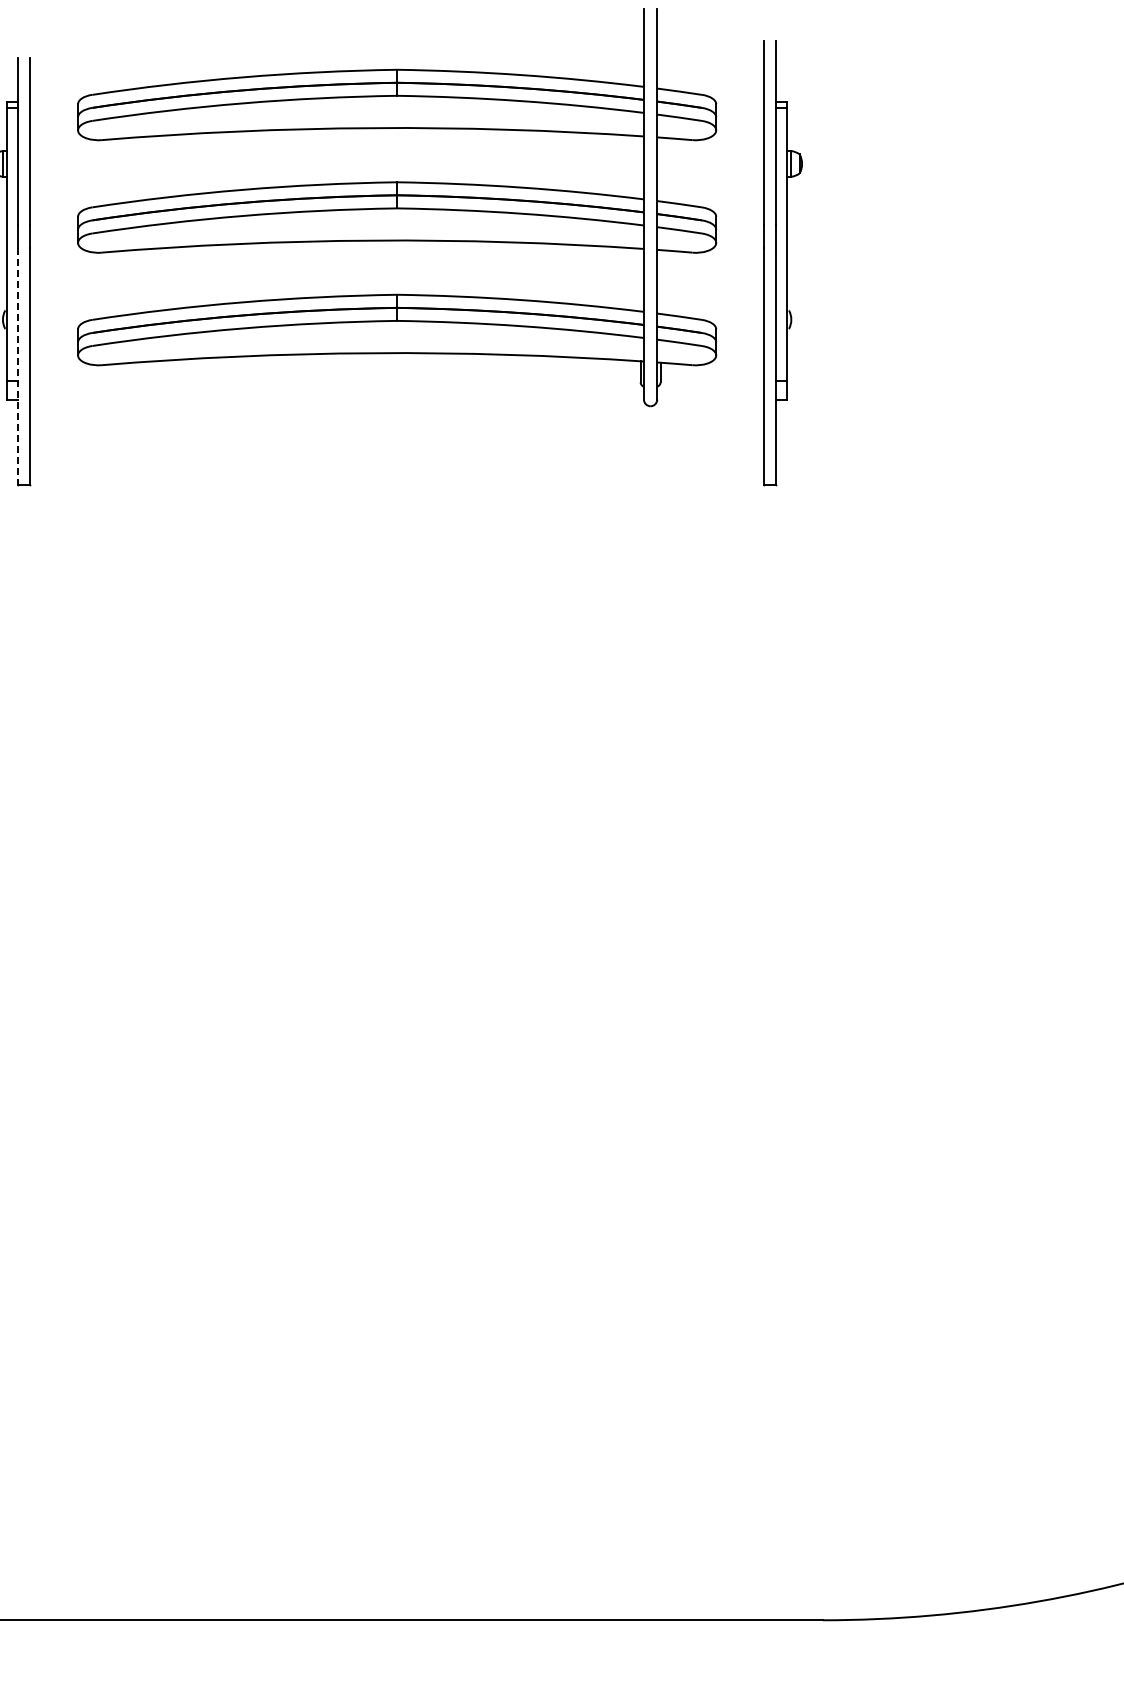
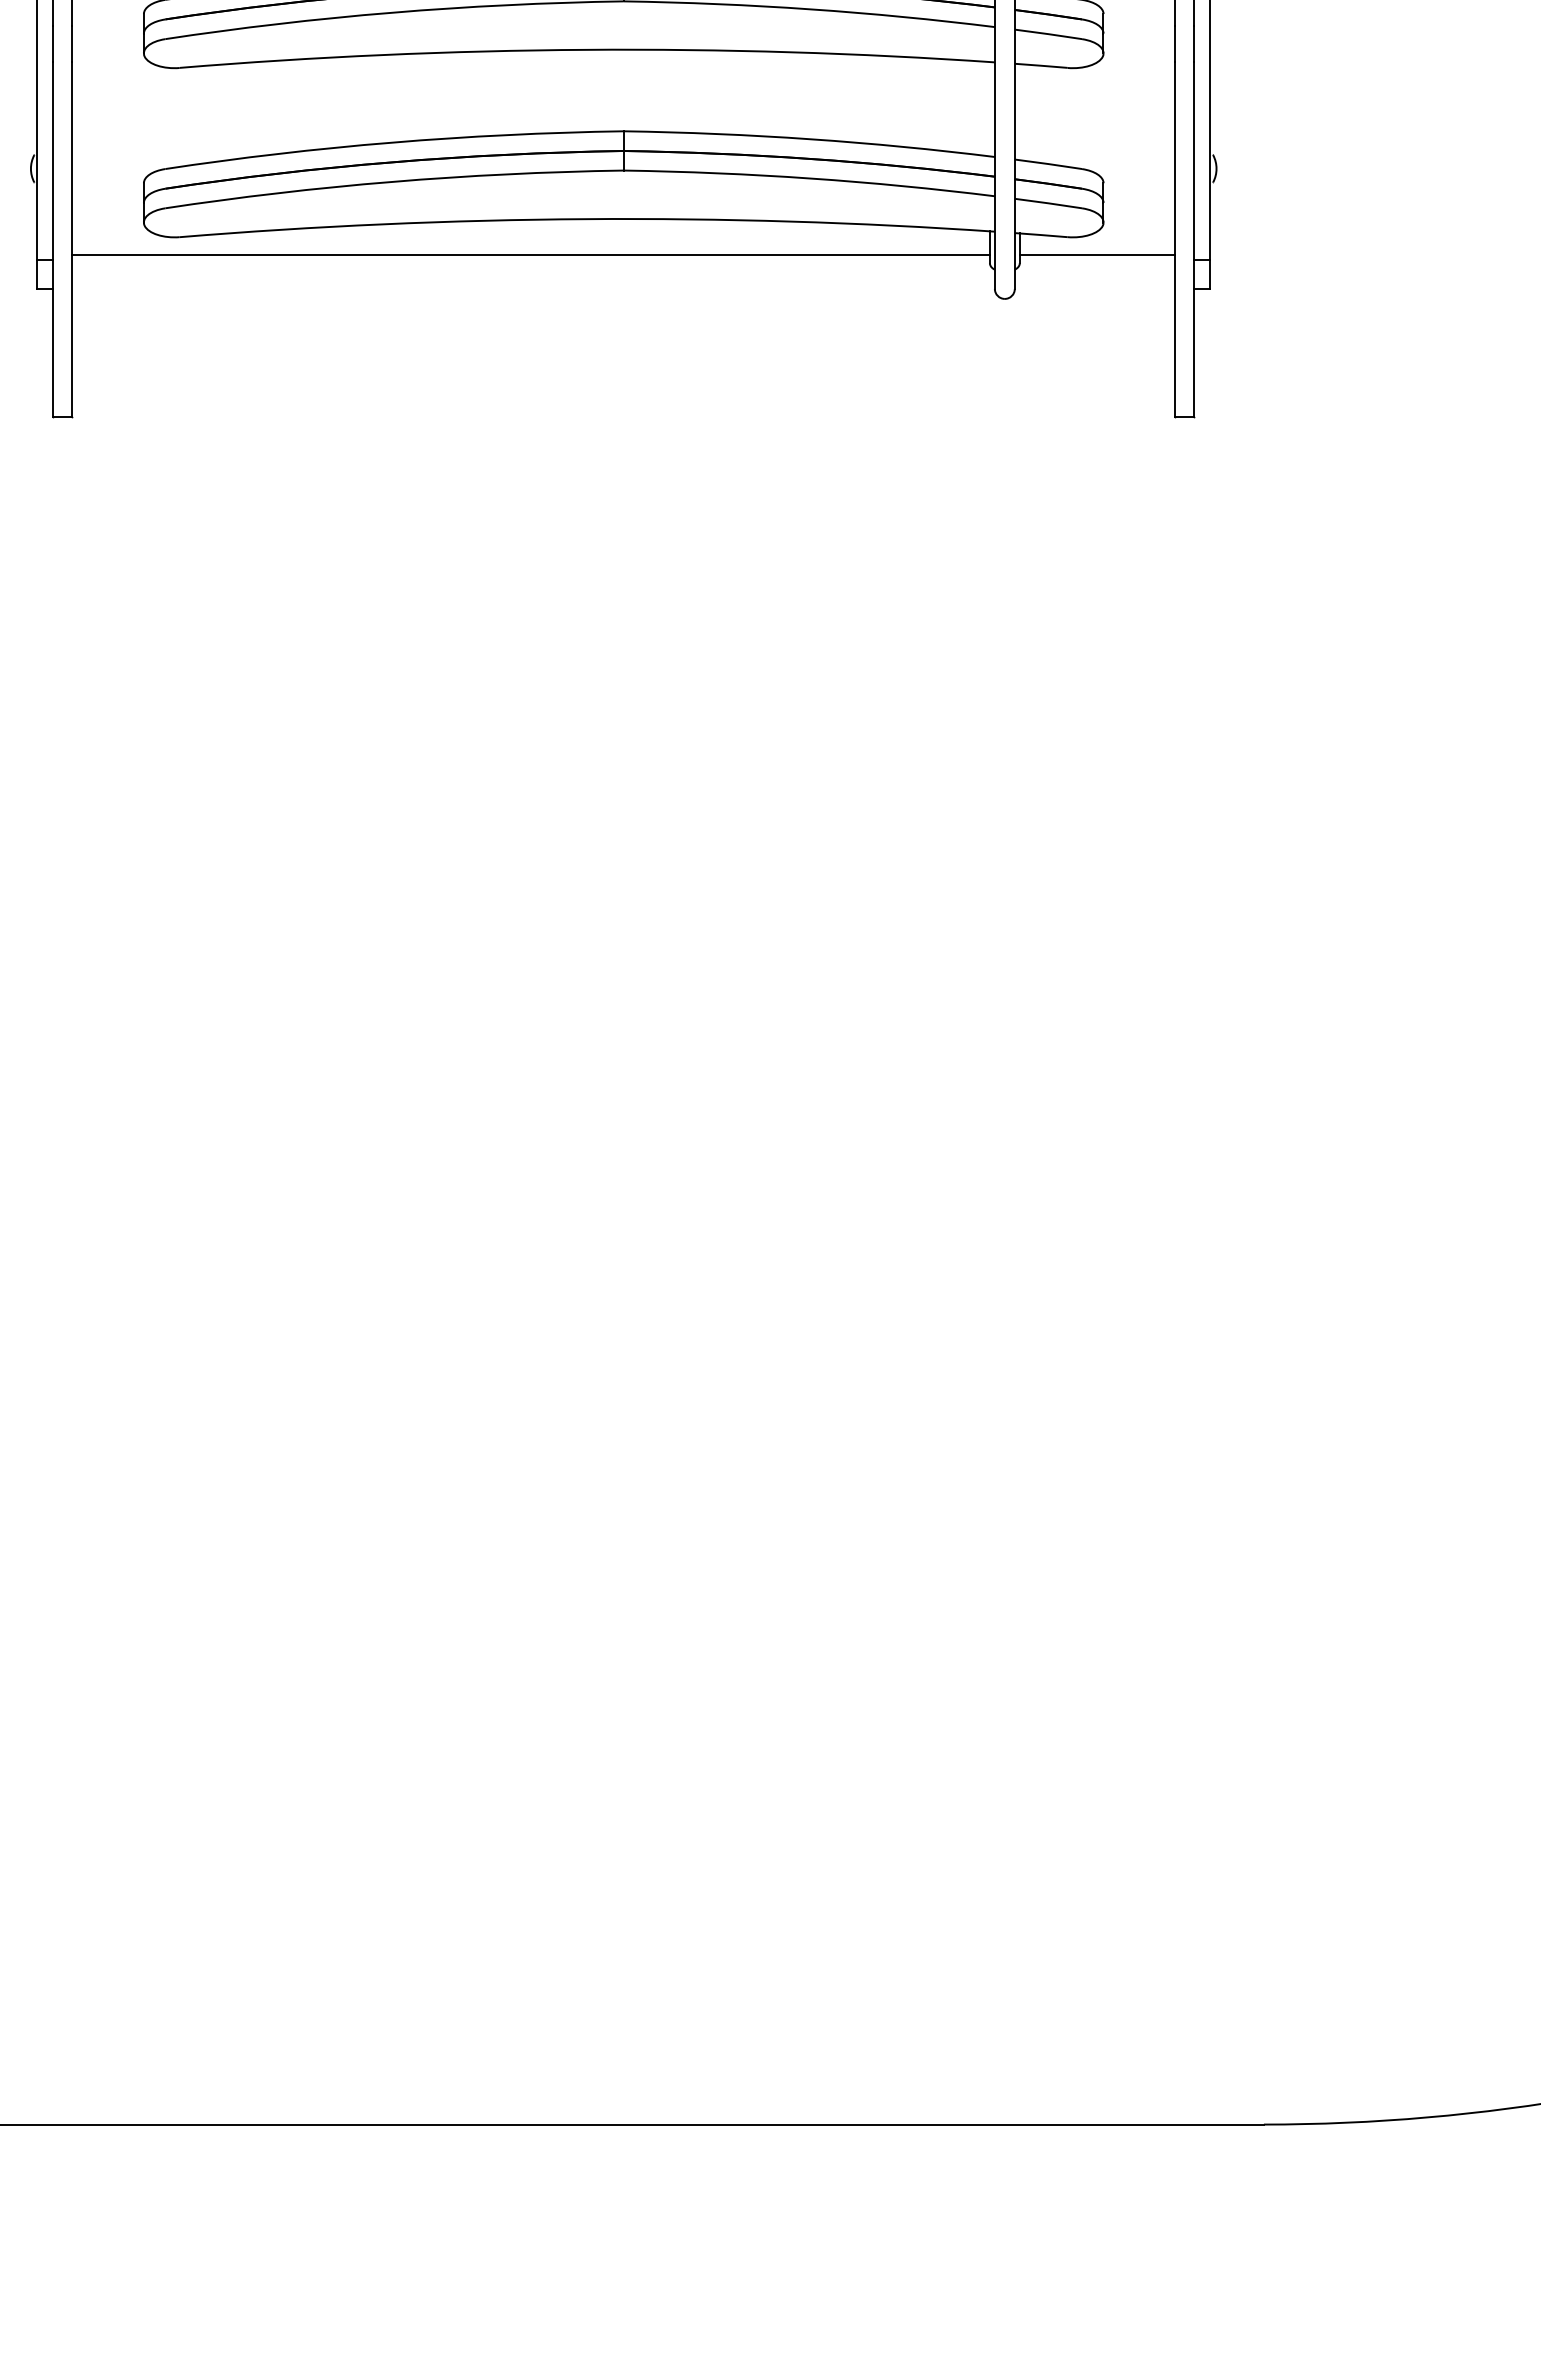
line: (17, 367) -> (52, 240), dashed -> solid
line: (335, 376) -> (531, 254), added
line: (712, 376) -> (1097, 254), added

